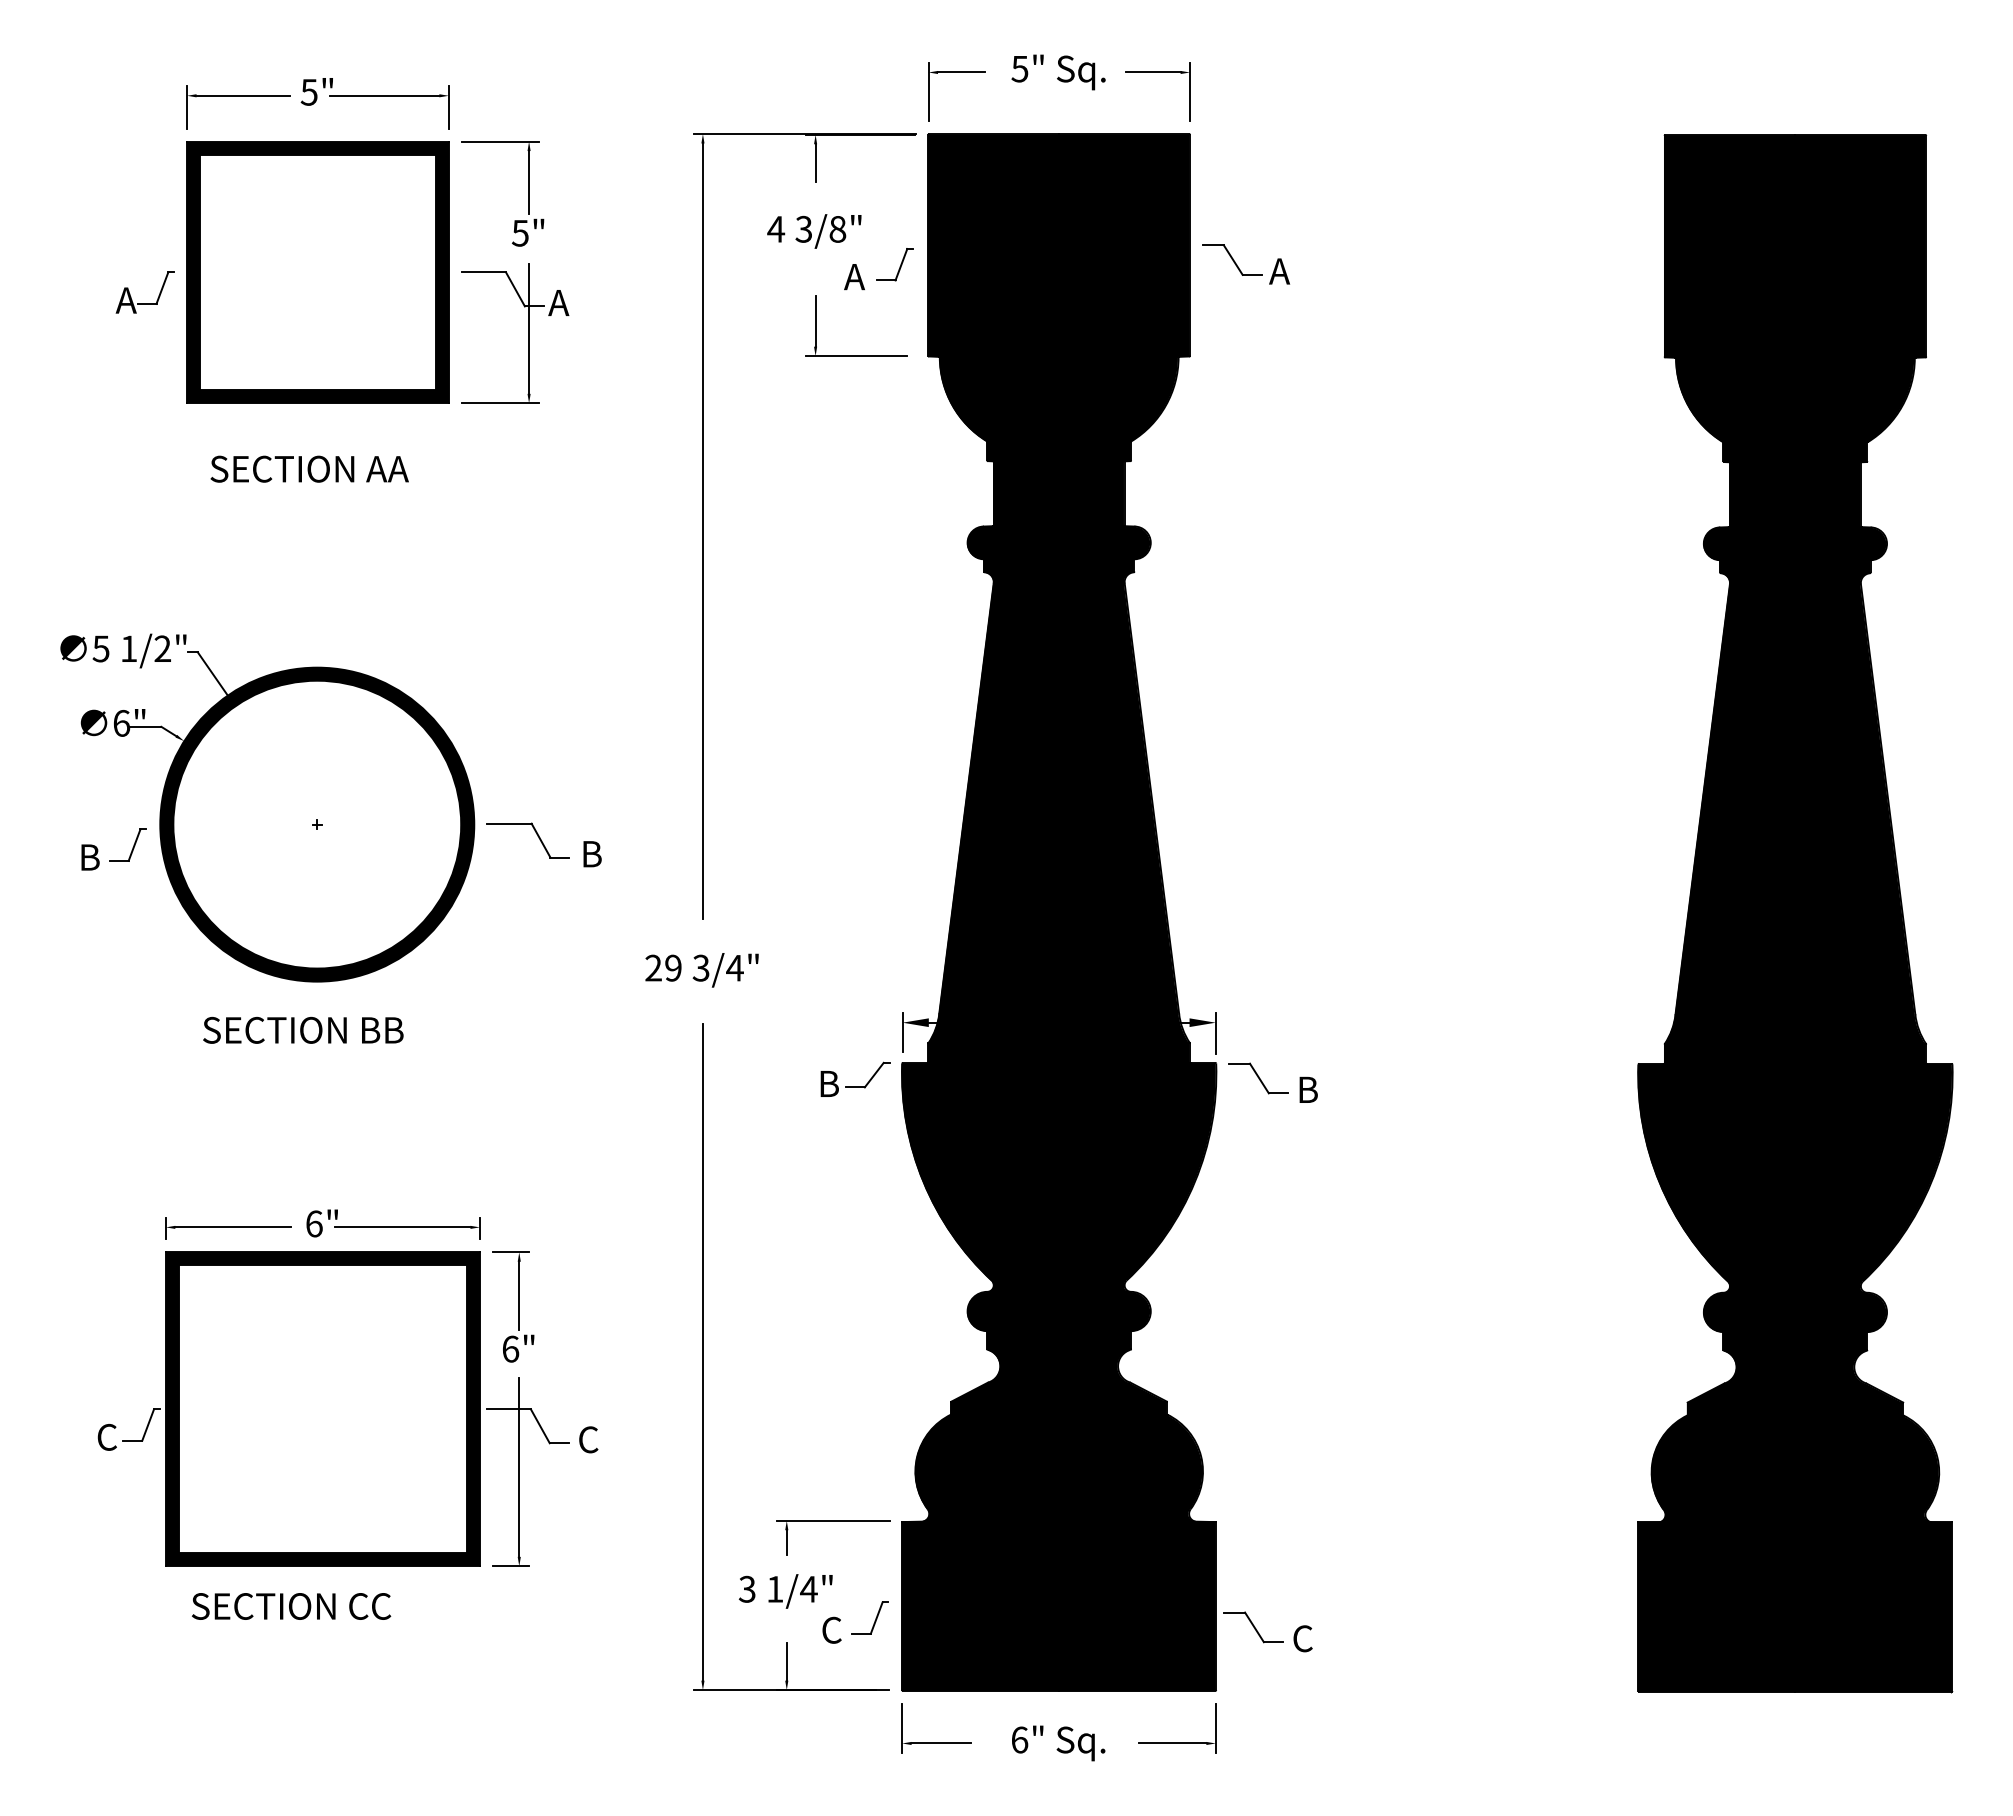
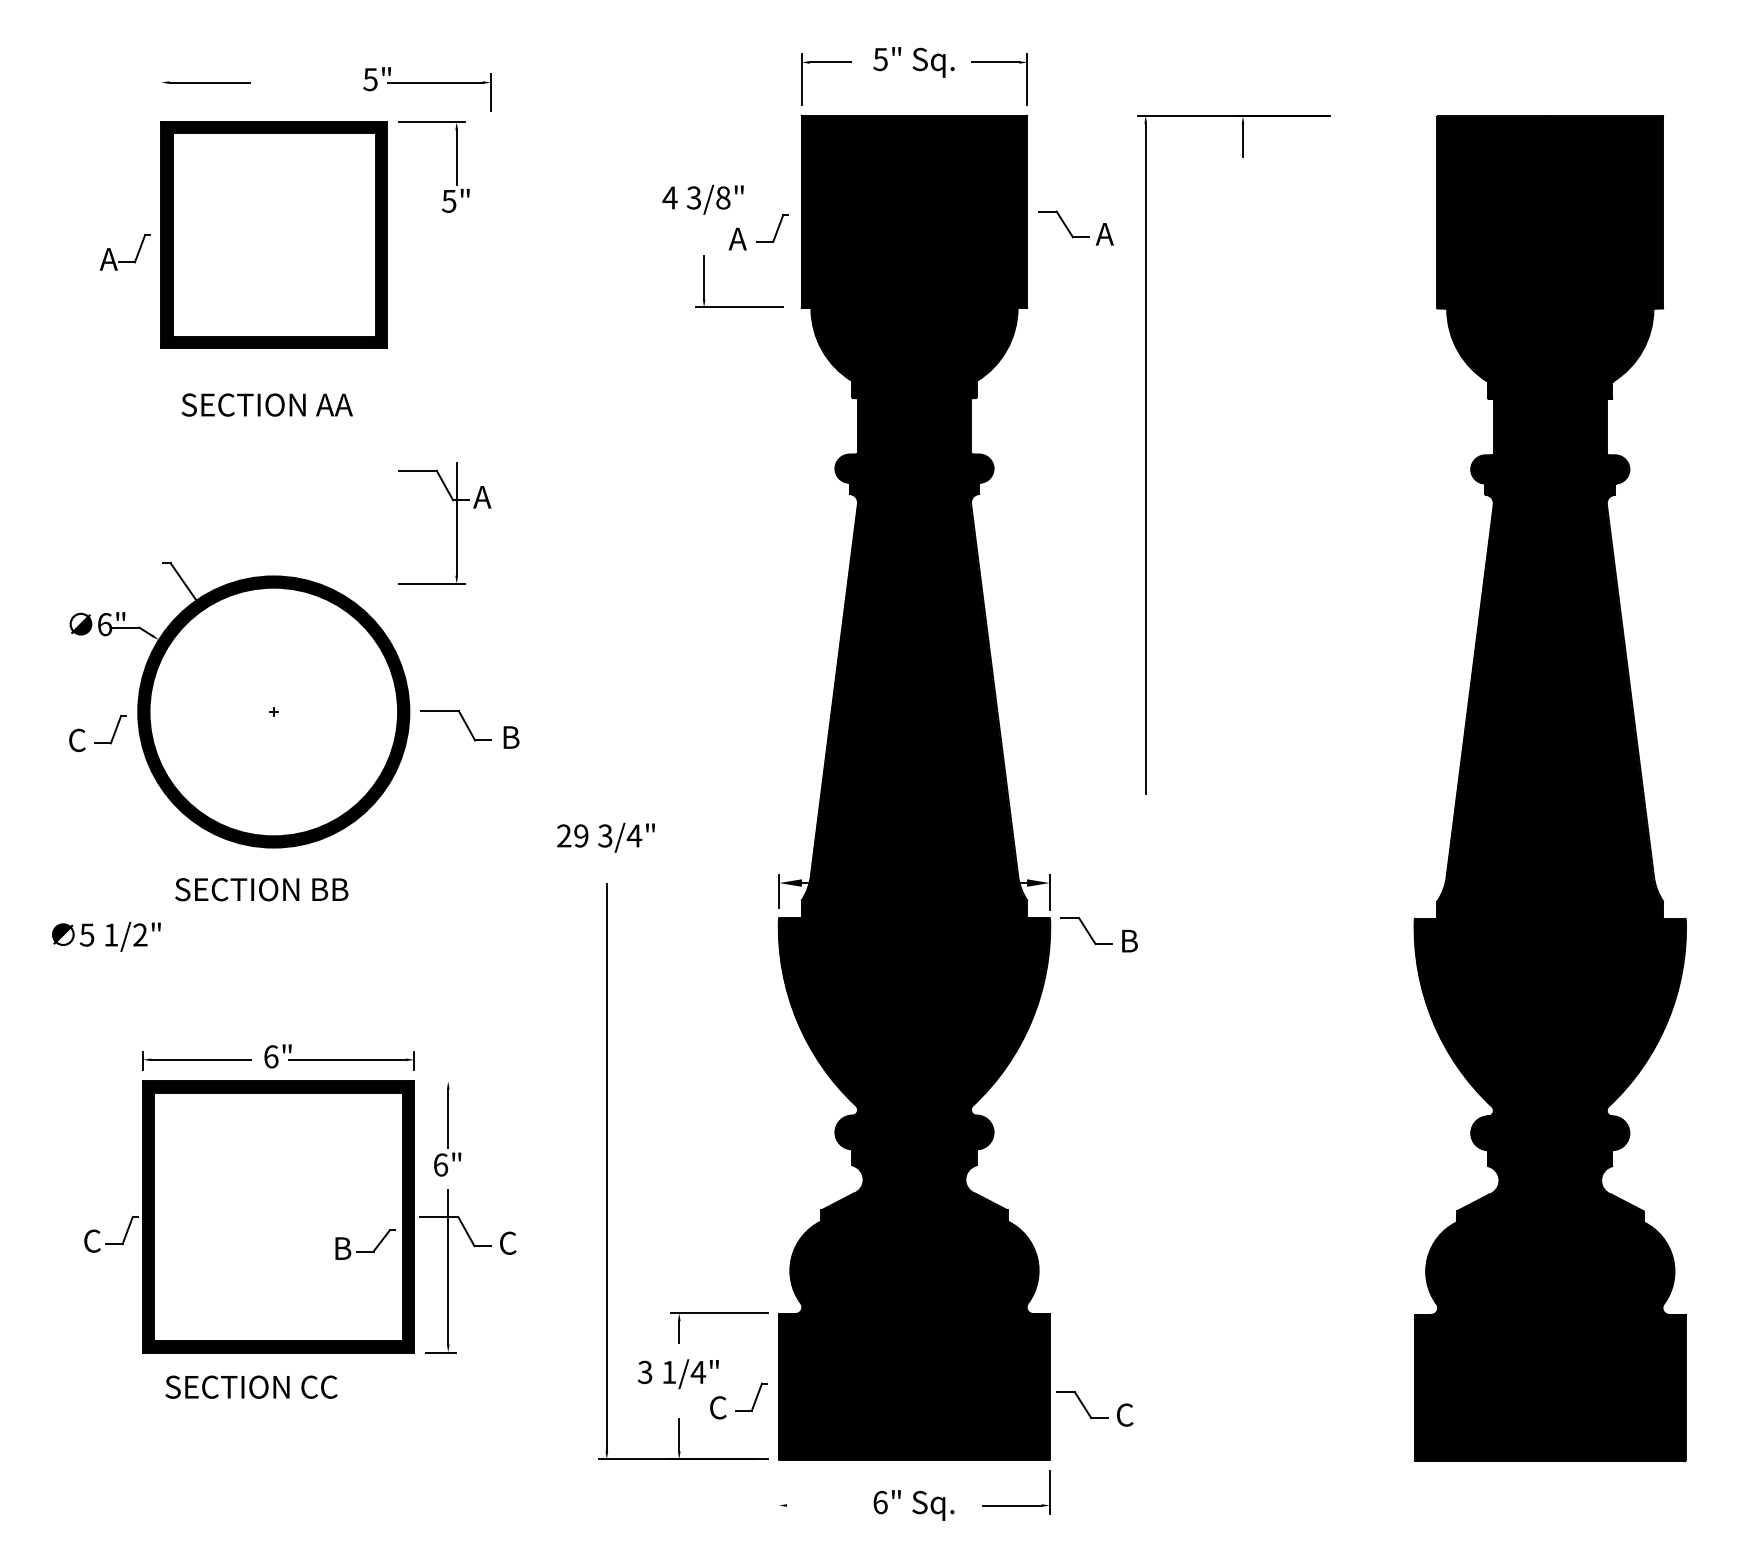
part: (374, 96) -> (426, 83), moved
line: (187, 107) -> (161, 92), removed
part: (528, 333) -> (456, 523), moved
part: (703, 526) -> (1146, 454), moved
text: (123, 650) -> (106, 936), moved
text: (89, 857) -> (77, 740), B -> C
part: (855, 1086) -> (365, 1250), moved
line: (510, 1252) -> (440, 1081), removed
line: (902, 1727) -> (779, 1491), removed
line: (940, 1743) -> (812, 1505), removed

